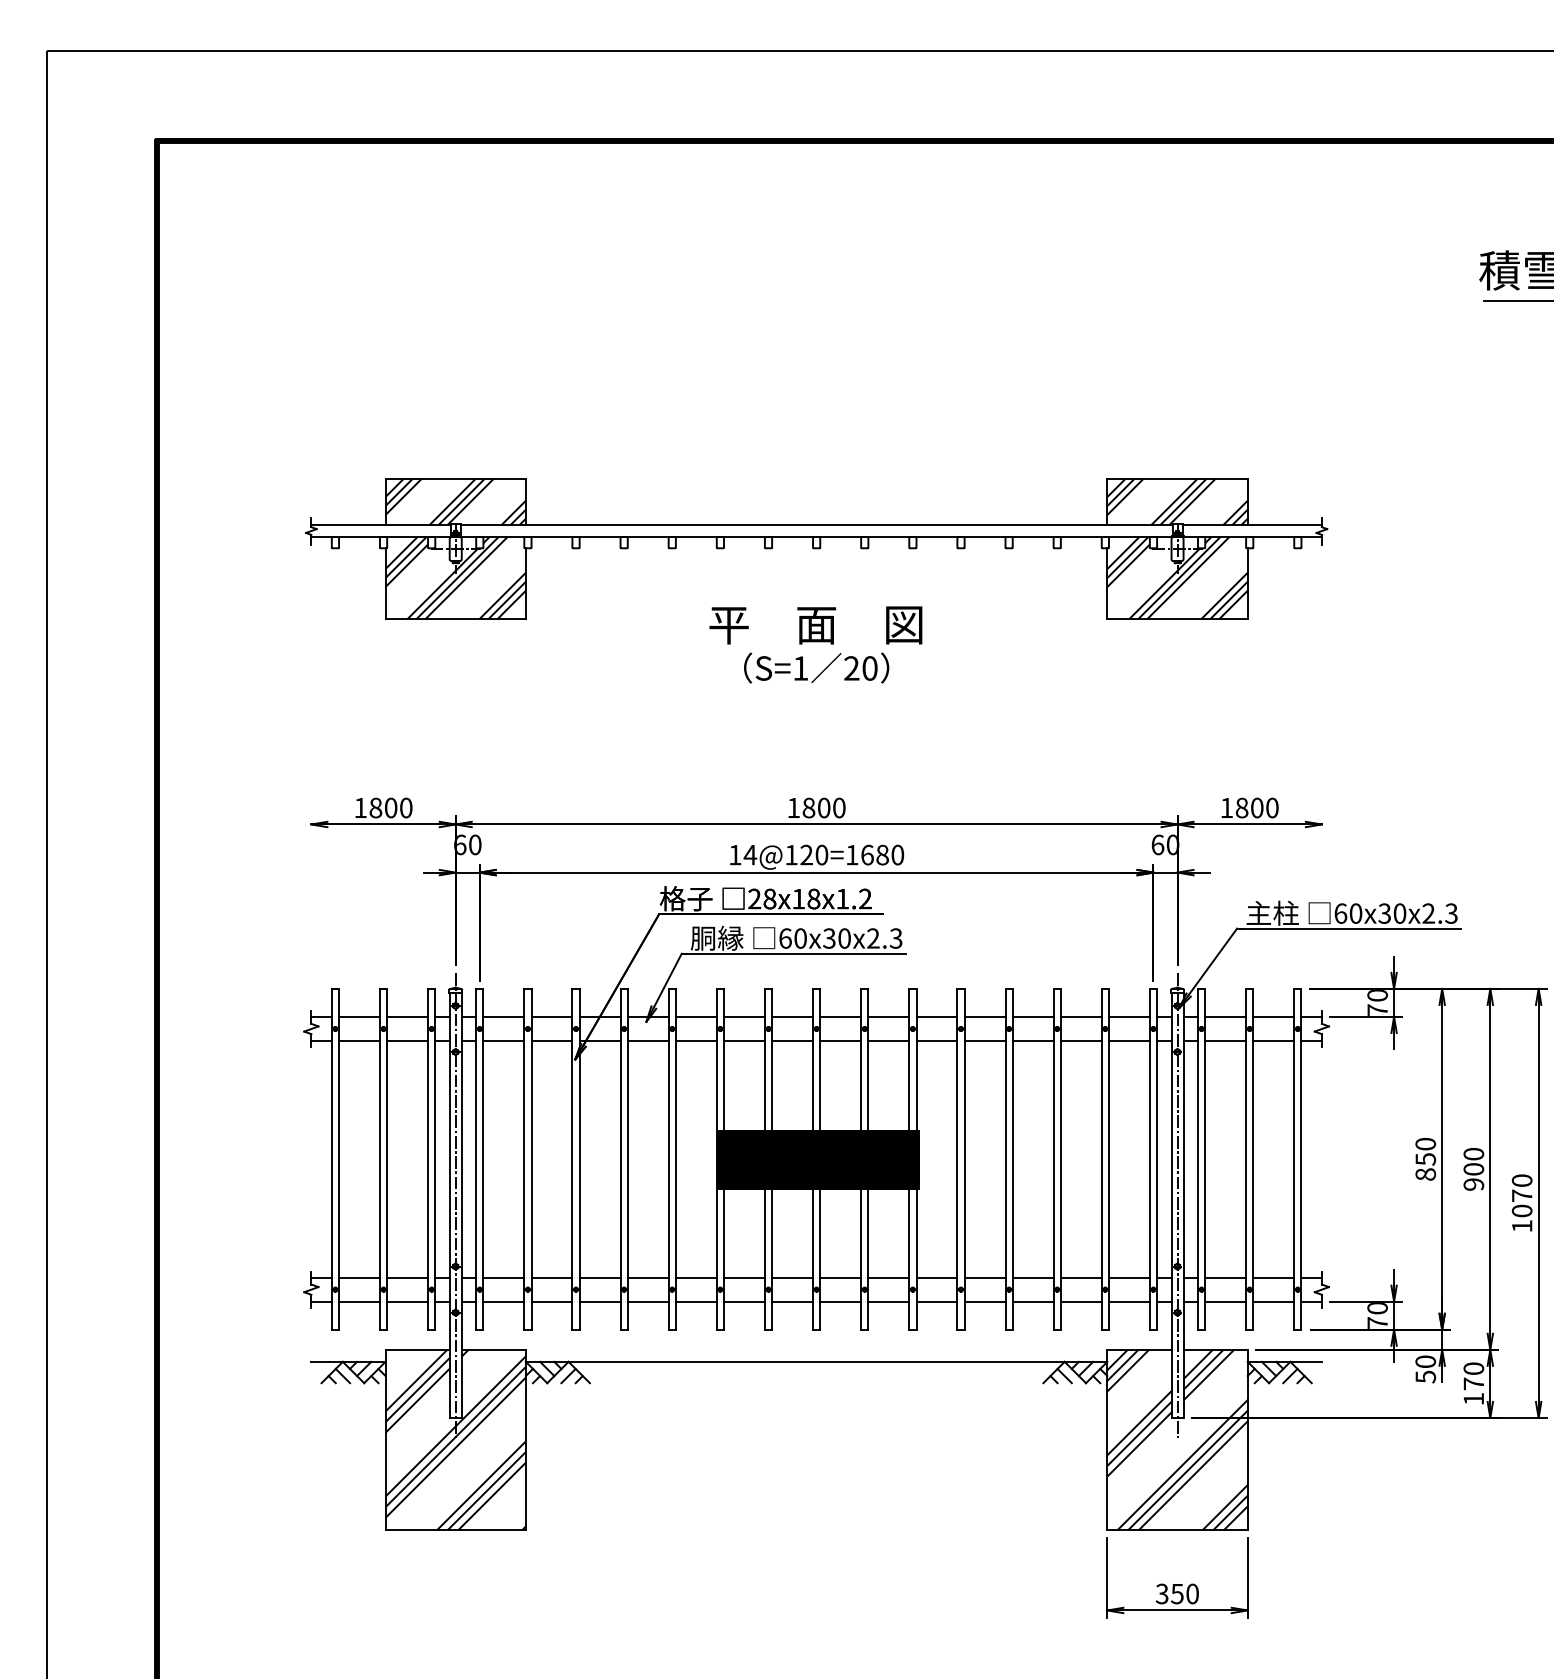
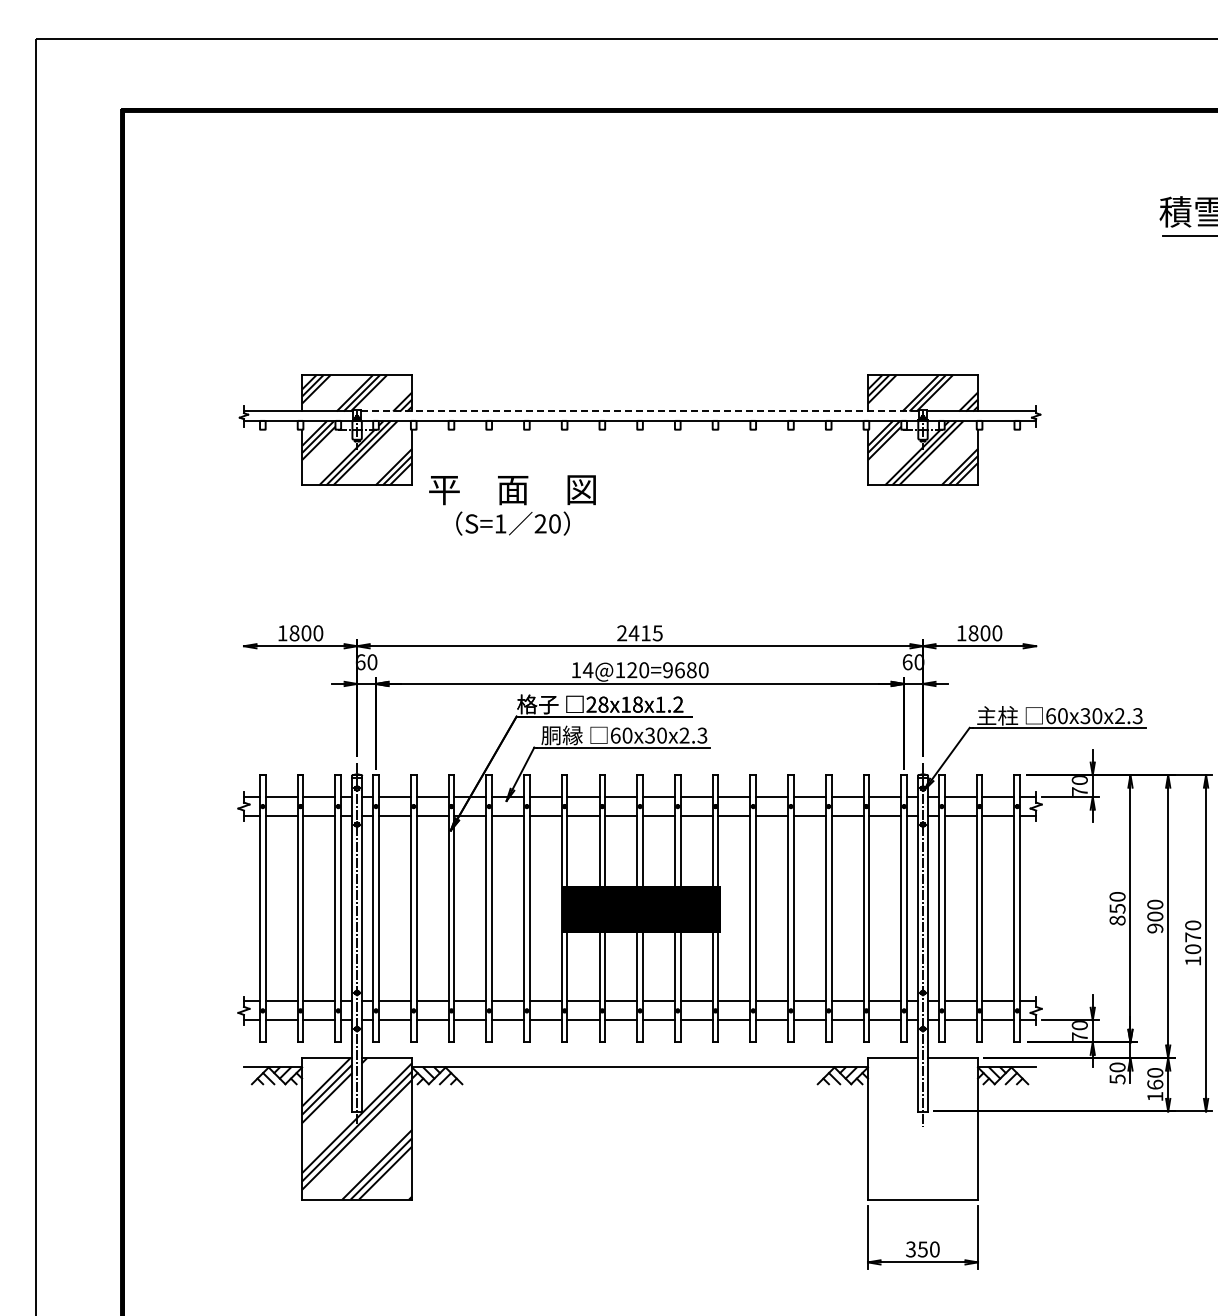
line: (815, 525) -> (639, 411), solid -> dashed
text: (815, 644) -> (512, 505), moved
text: (815, 808) -> (639, 633), 1800 -> 2415
text: (851, 855) -> (667, 670), 14@120=1680 -> 14@120=9680
text: (1474, 1383) -> (1155, 1084), 170 -> 160
hatch: (1176, 1439) -> (922, 1128), removed

